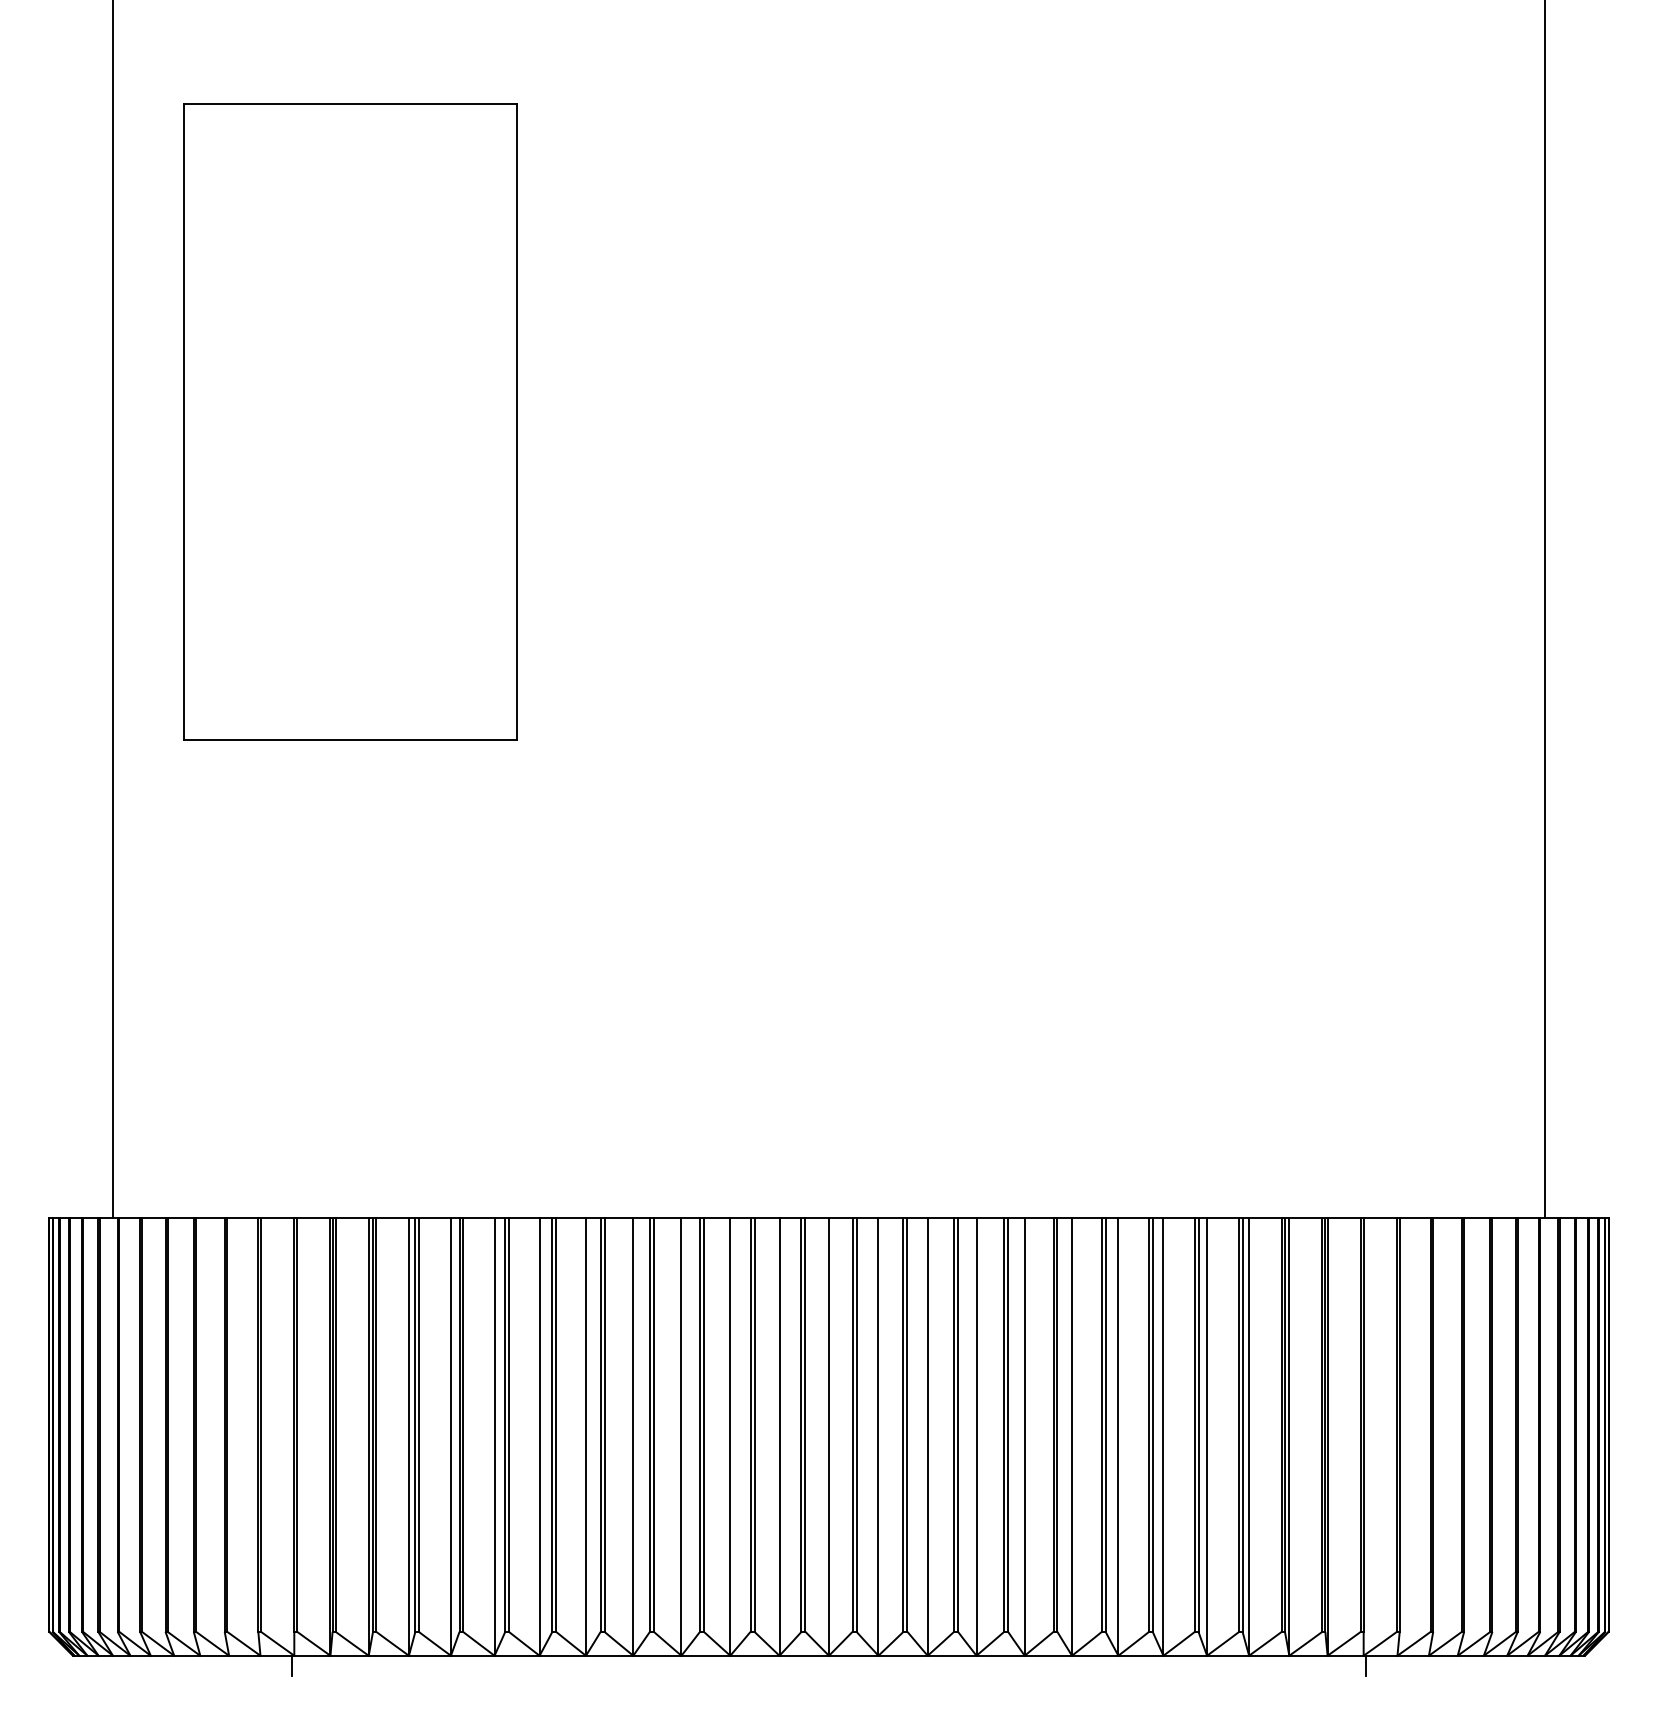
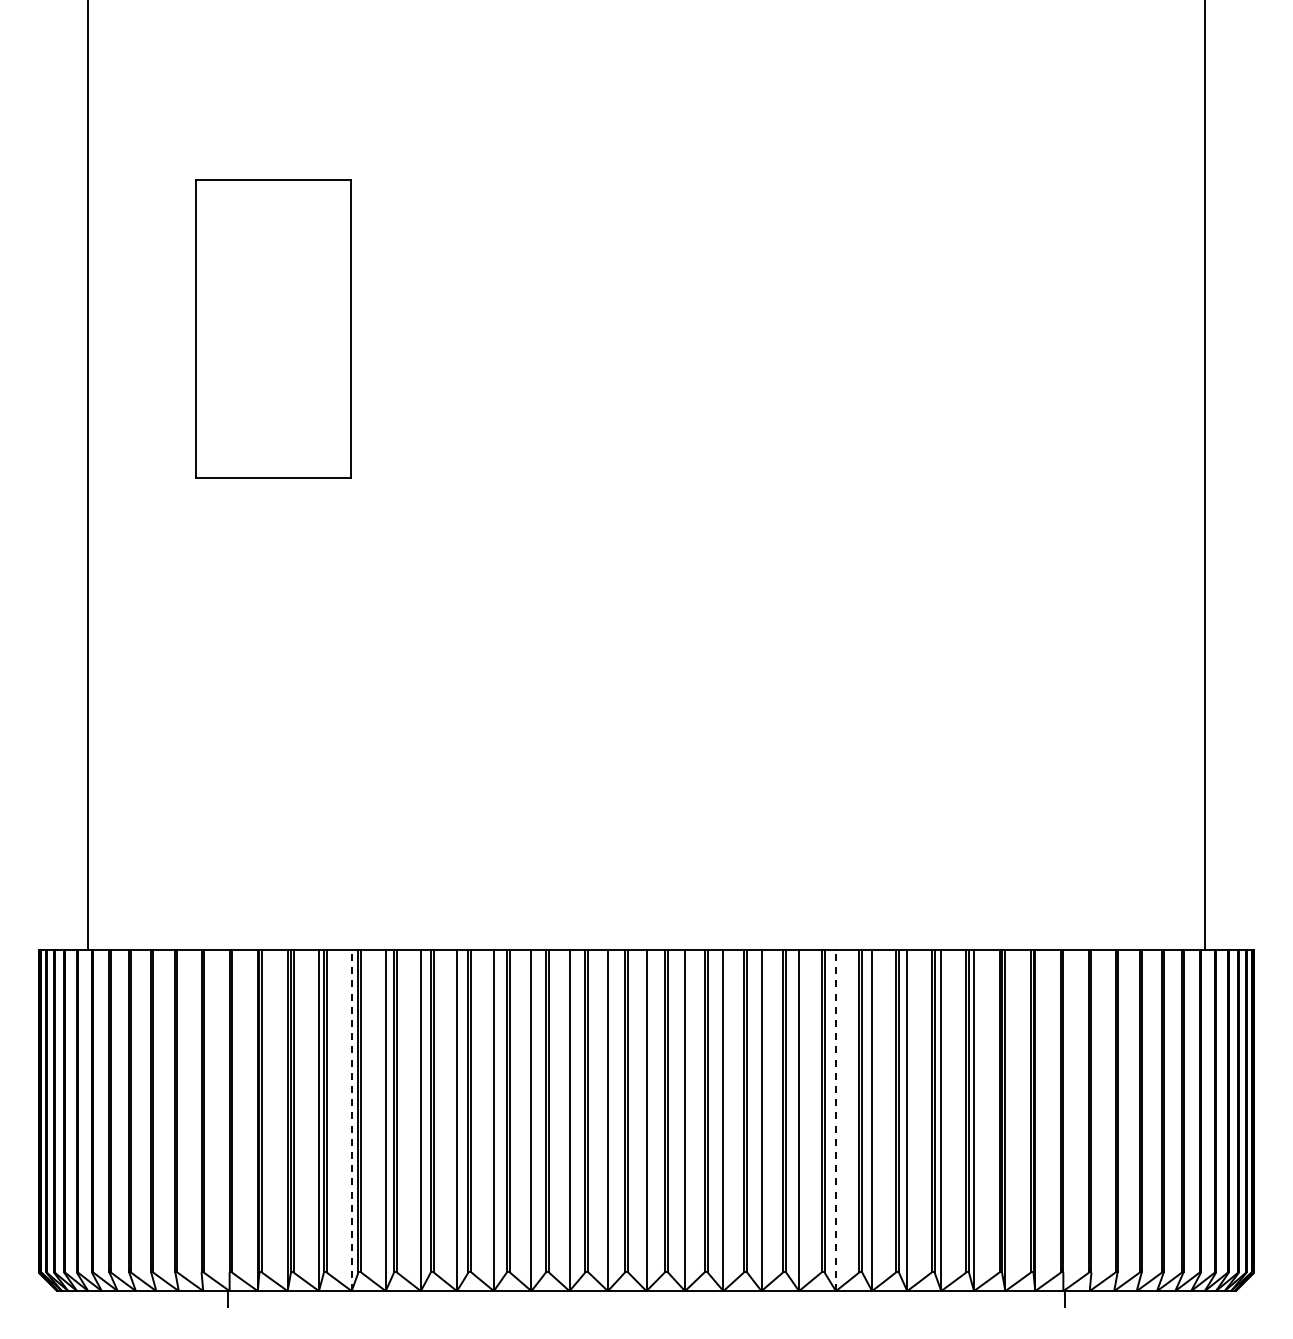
part: (350, 421) -> (273, 328), size x0.6
line: (450, 1436) -> (351, 1120), solid -> dashed
line: (1071, 1436) -> (835, 1120), solid -> dashed

